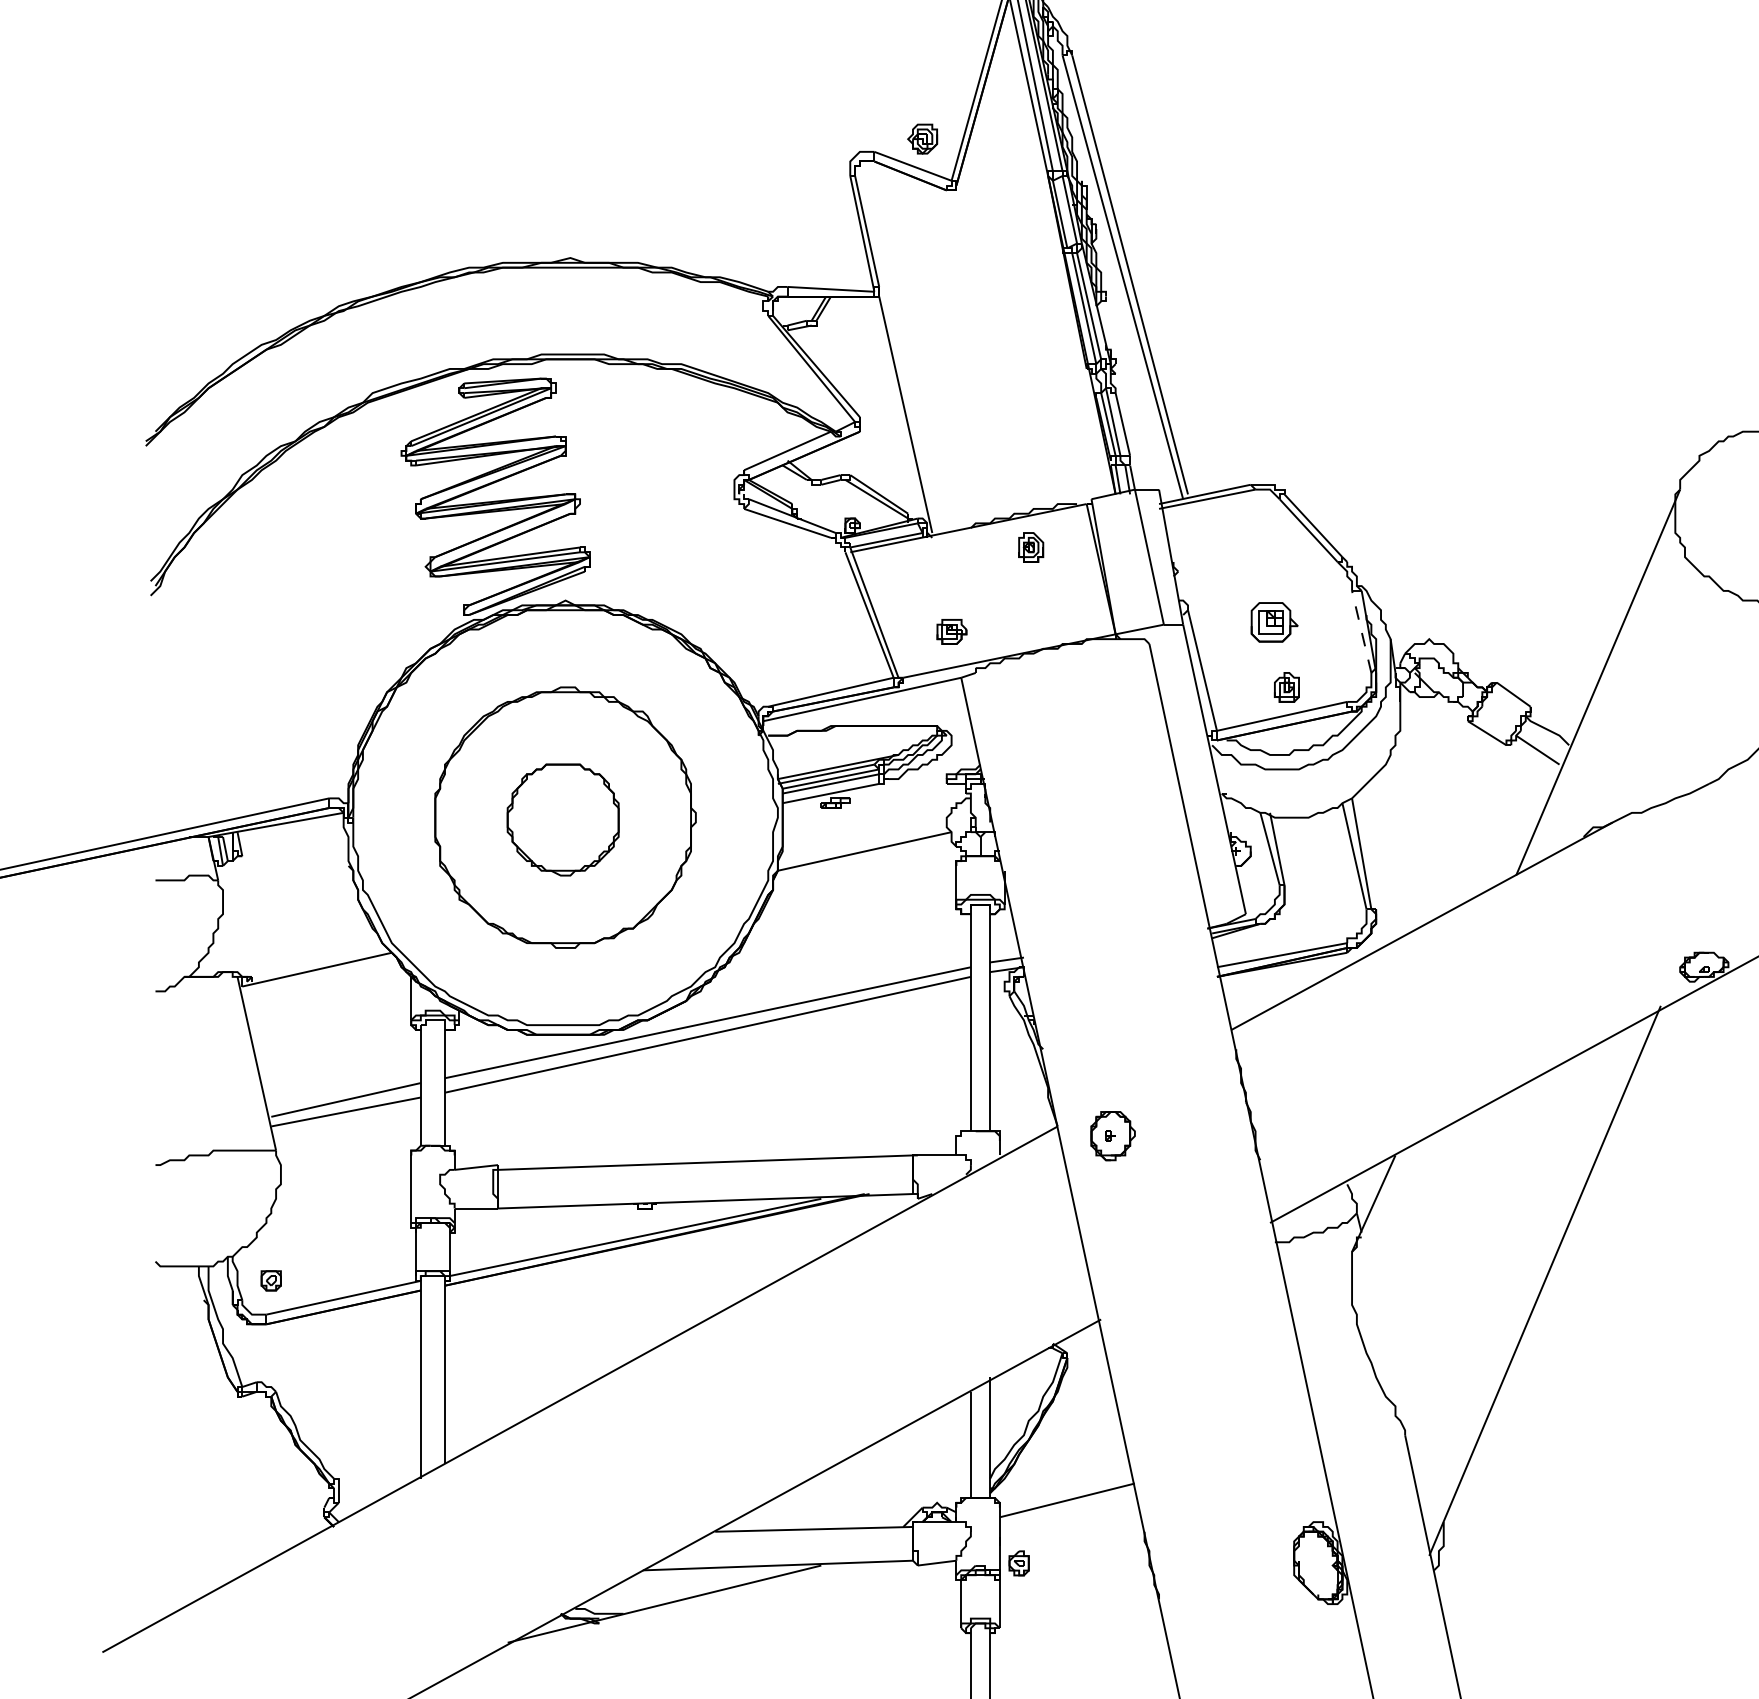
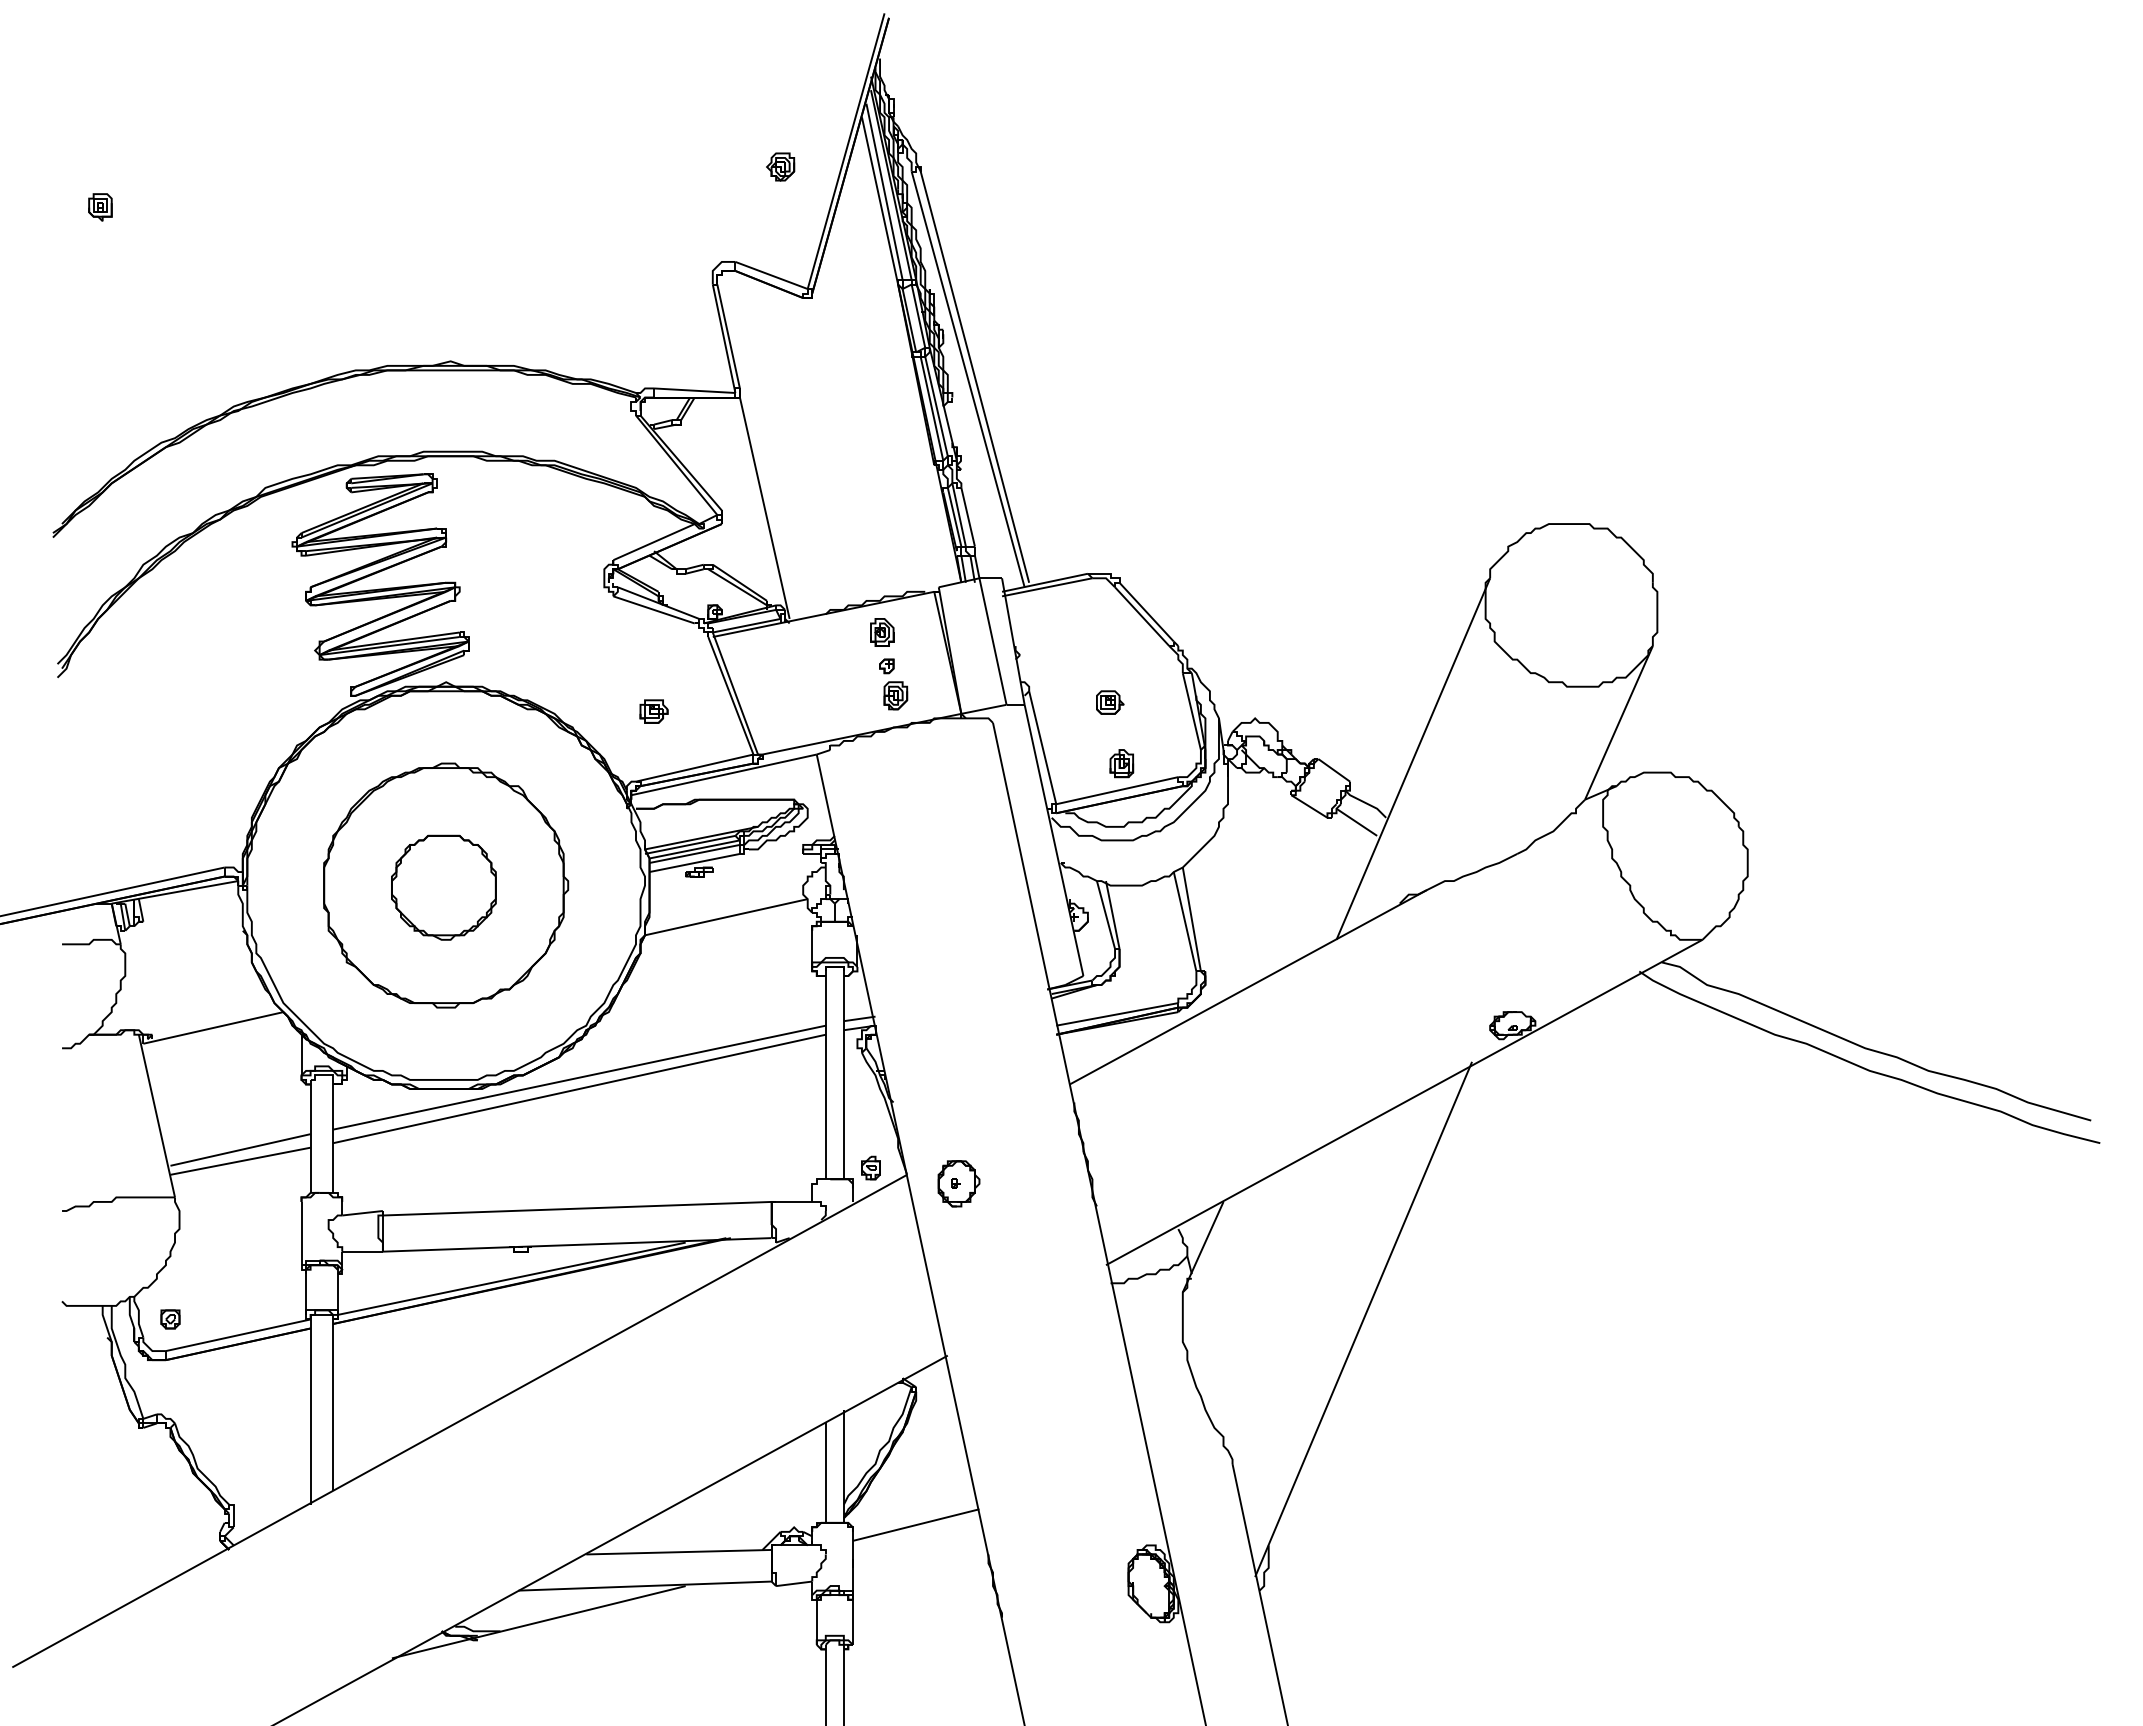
part: (196, 93) -> (100, 207), added
part: (922, 138) -> (780, 166), moved
part: (1043, 603) -> (893, 684), added
part: (1274, 622) -> (1110, 702), size x0.62
part: (951, 631) -> (653, 711), moved
line: (1361, 631) -> (1191, 711), dashed -> solid
part: (1018, 1562) -> (870, 1167), moved

